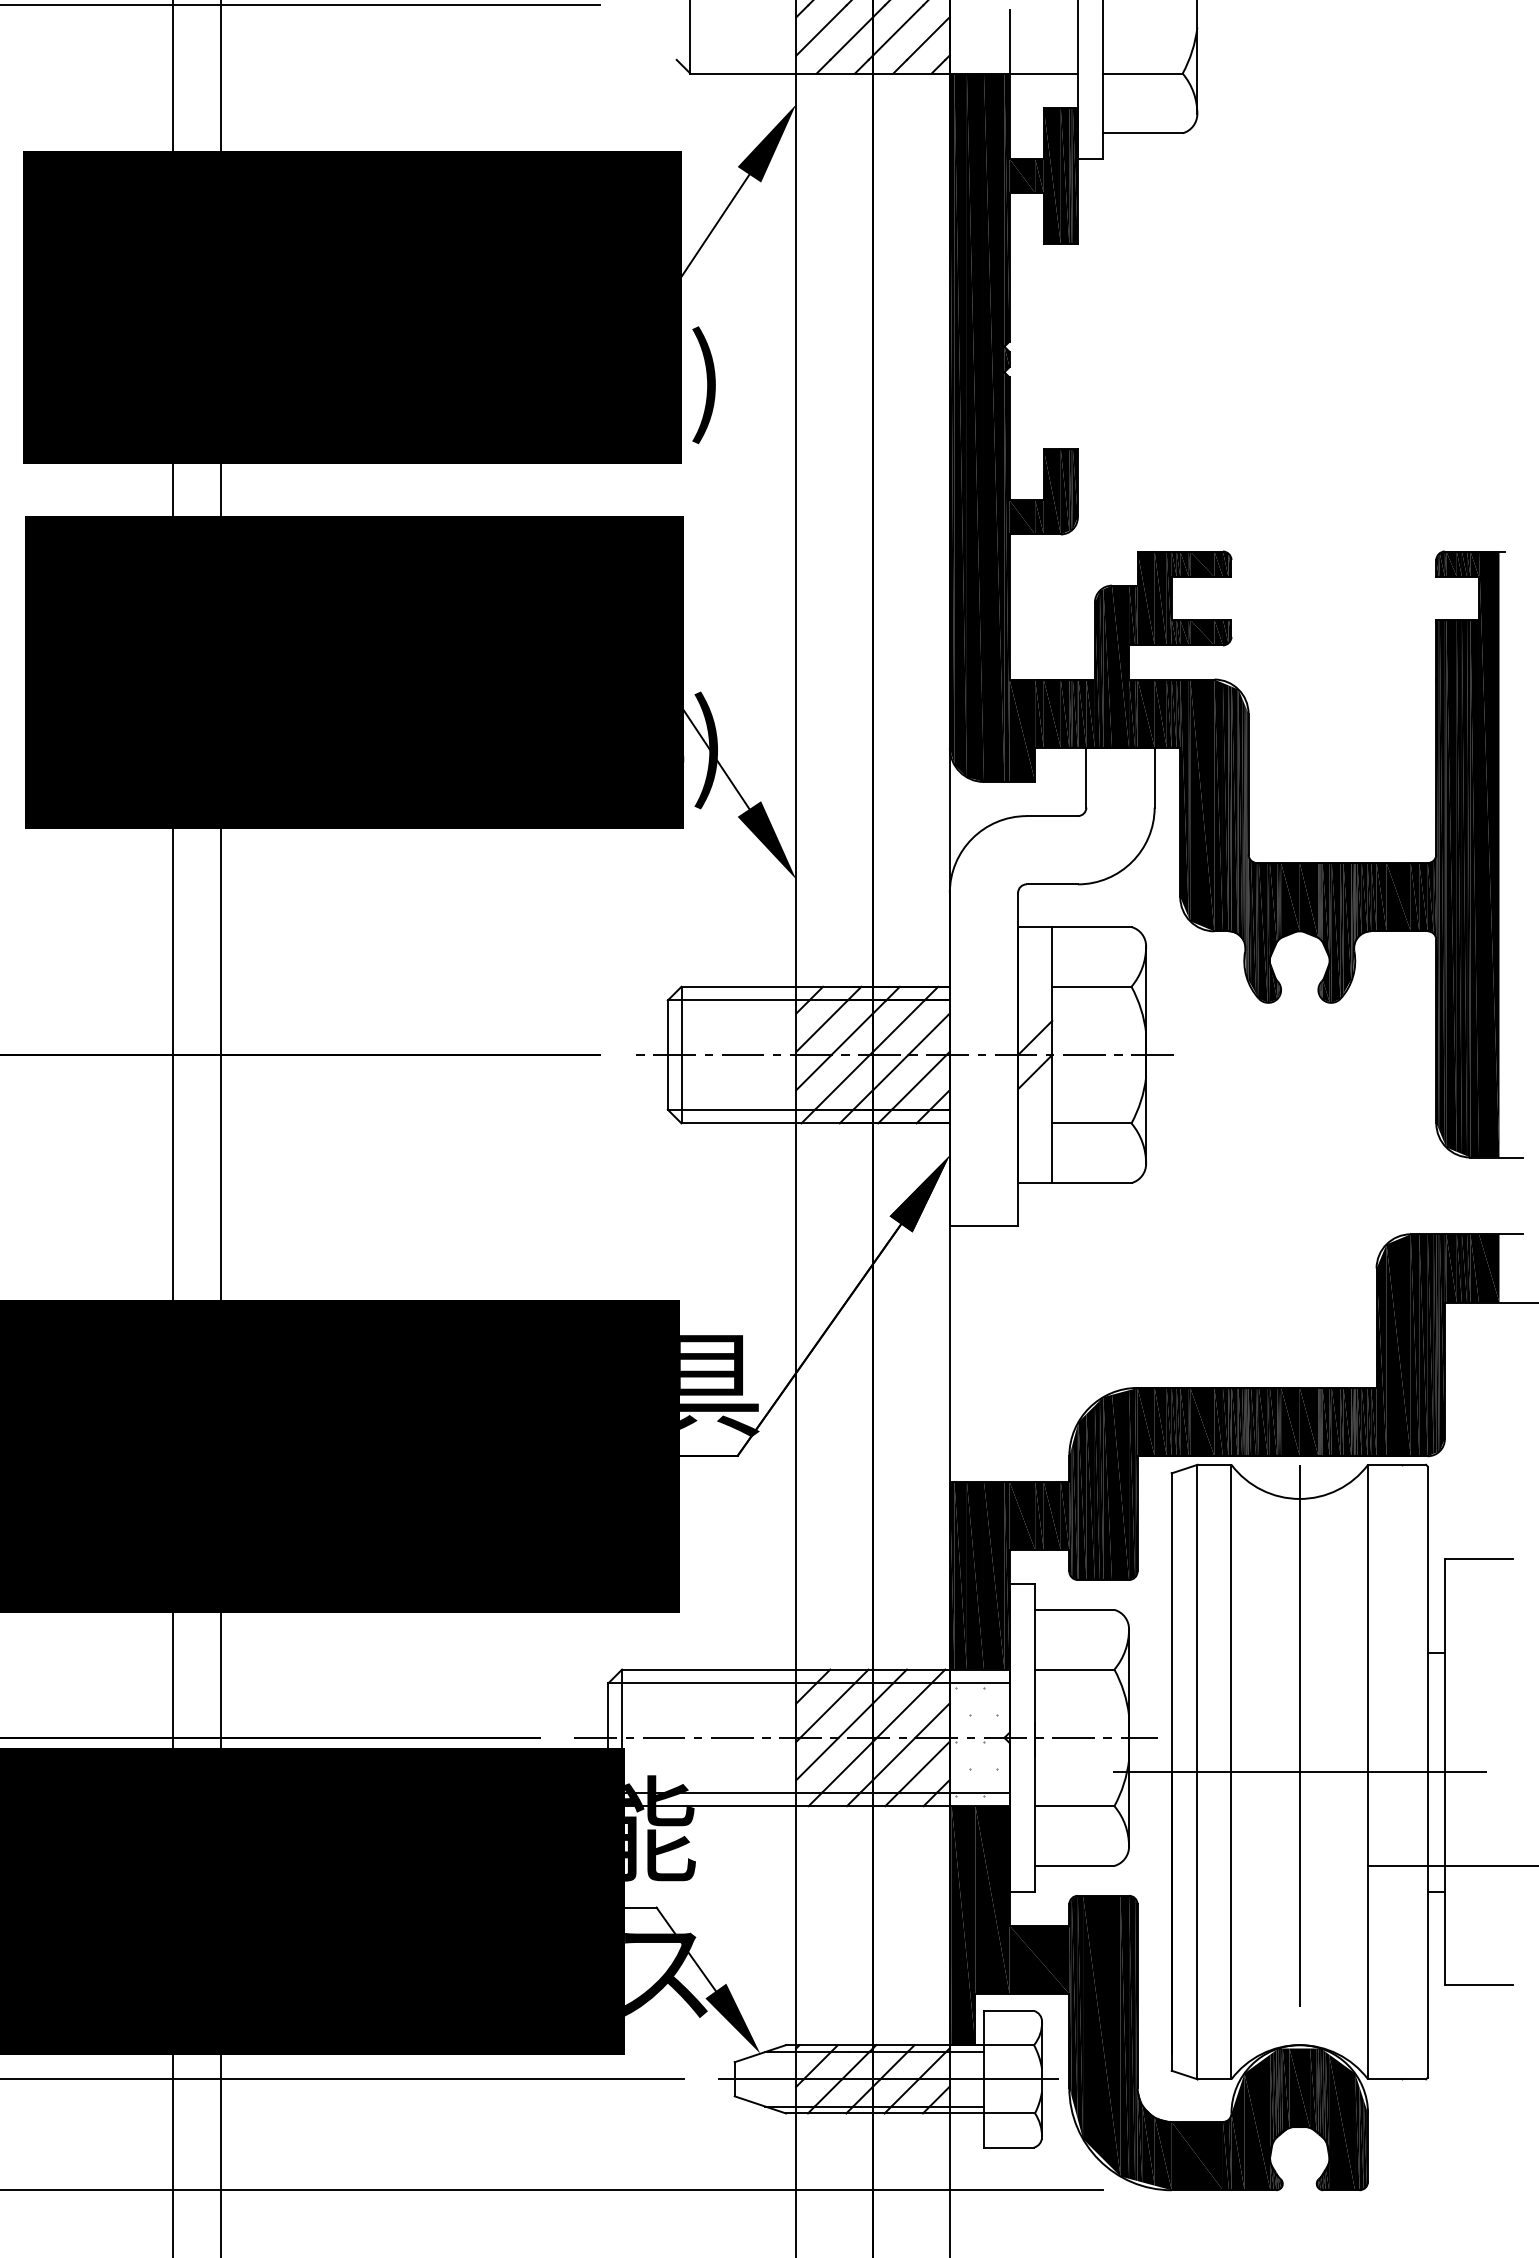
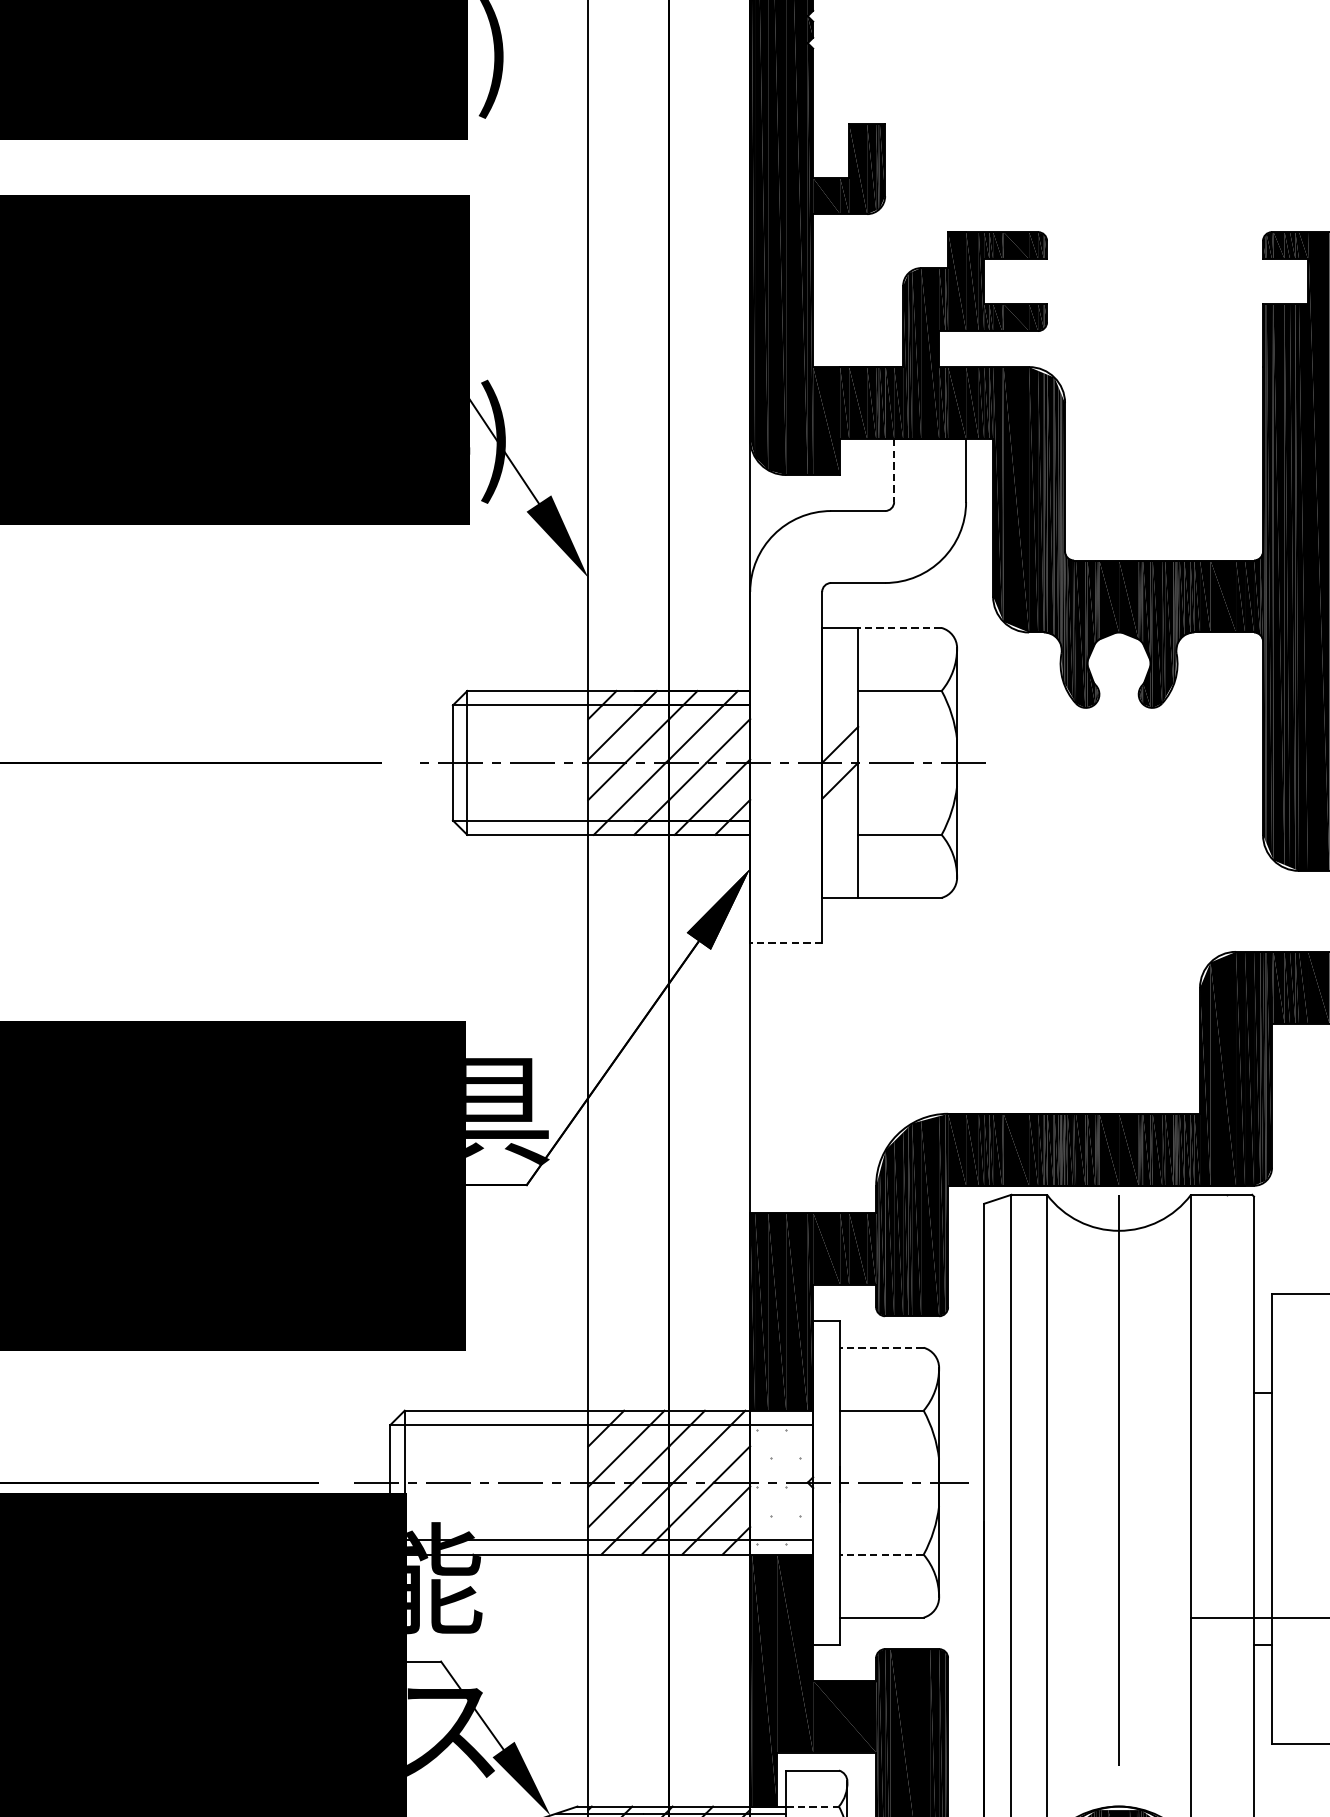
line: (1086, 777) -> (894, 470), solid -> dashed
line: (1091, 927) -> (899, 628), solid -> dashed
line: (983, 1225) -> (785, 942), solid -> dashed
line: (1074, 1609) -> (881, 1347), solid -> dashed
line: (1299, 1772) -> (1118, 1519), removed
line: (1074, 1806) -> (881, 1555), solid -> dashed
line: (1009, 2045) -> (813, 1806), solid -> dashed

